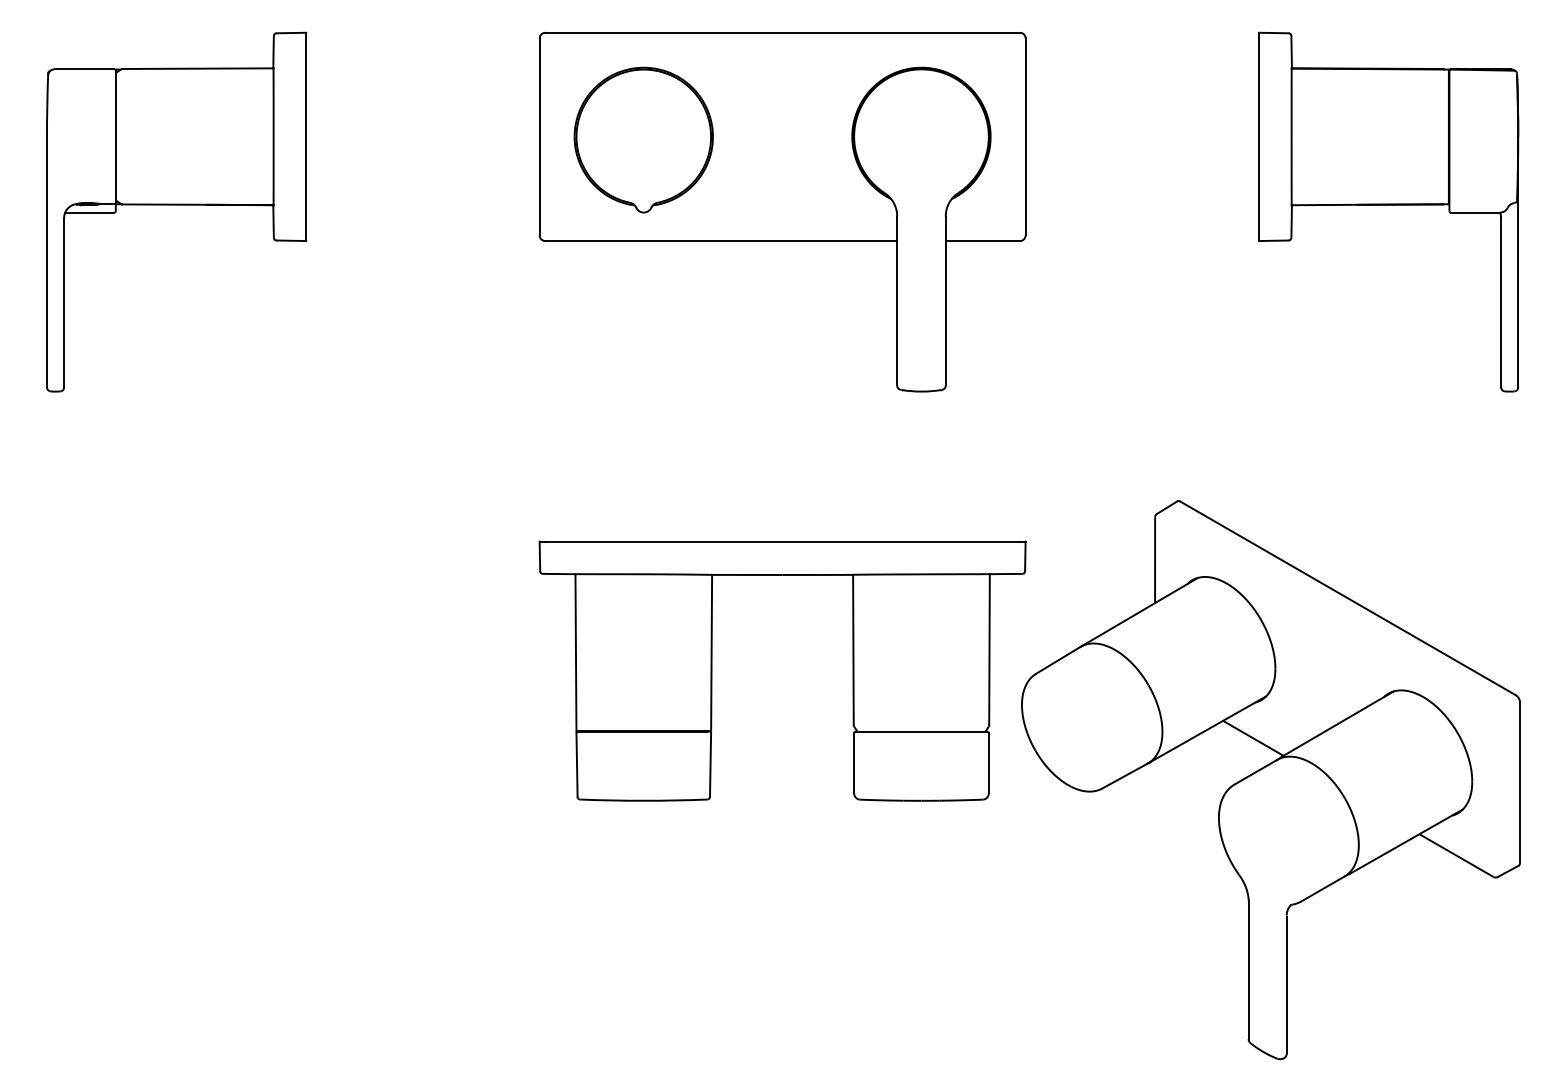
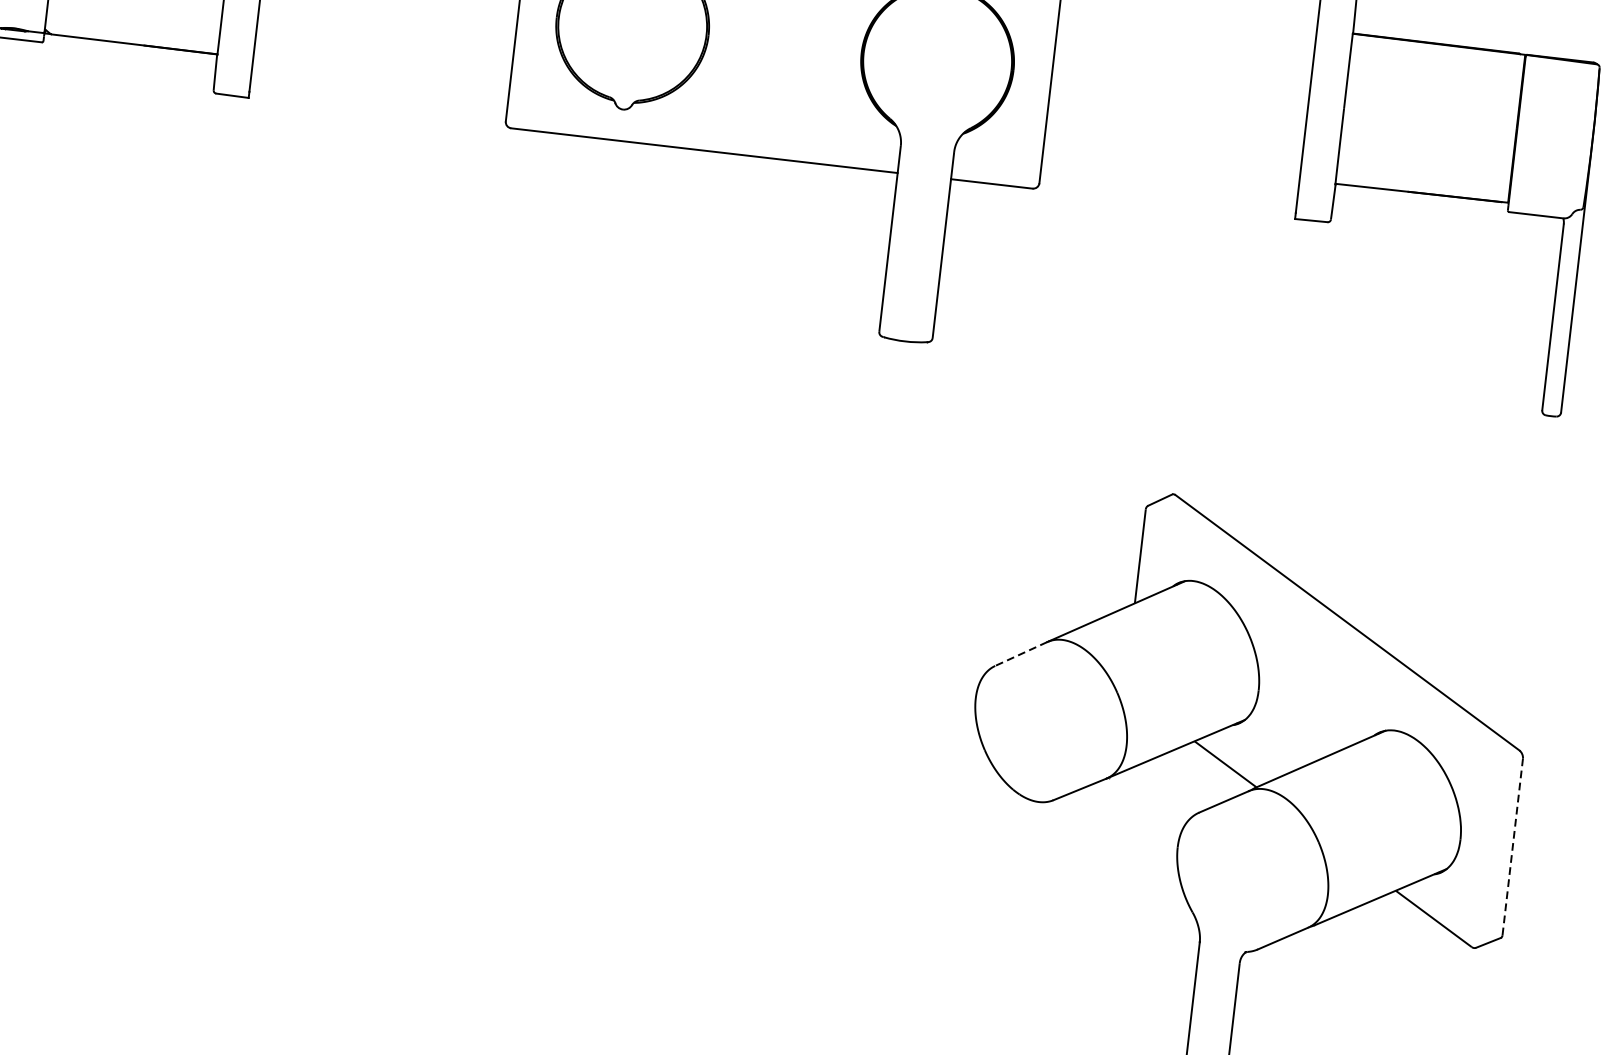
line: (1058, 660) -> (1021, 654), solid -> dashed
part: (712, 670) -> (640, 621), removed
line: (1519, 783) -> (1512, 847), solid -> dashed

